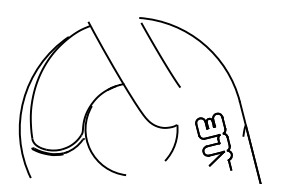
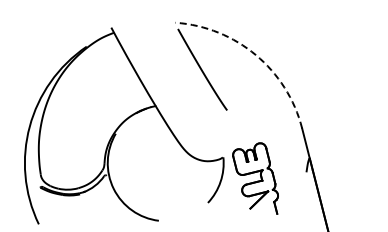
arc: (202, 43) -> (255, 55), solid -> dashed
part: (213, 141) -> (255, 178), moved

